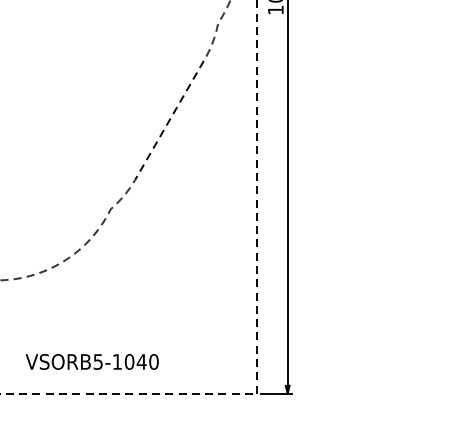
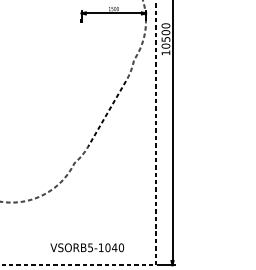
text: (92, 361) -> (87, 247), moved

